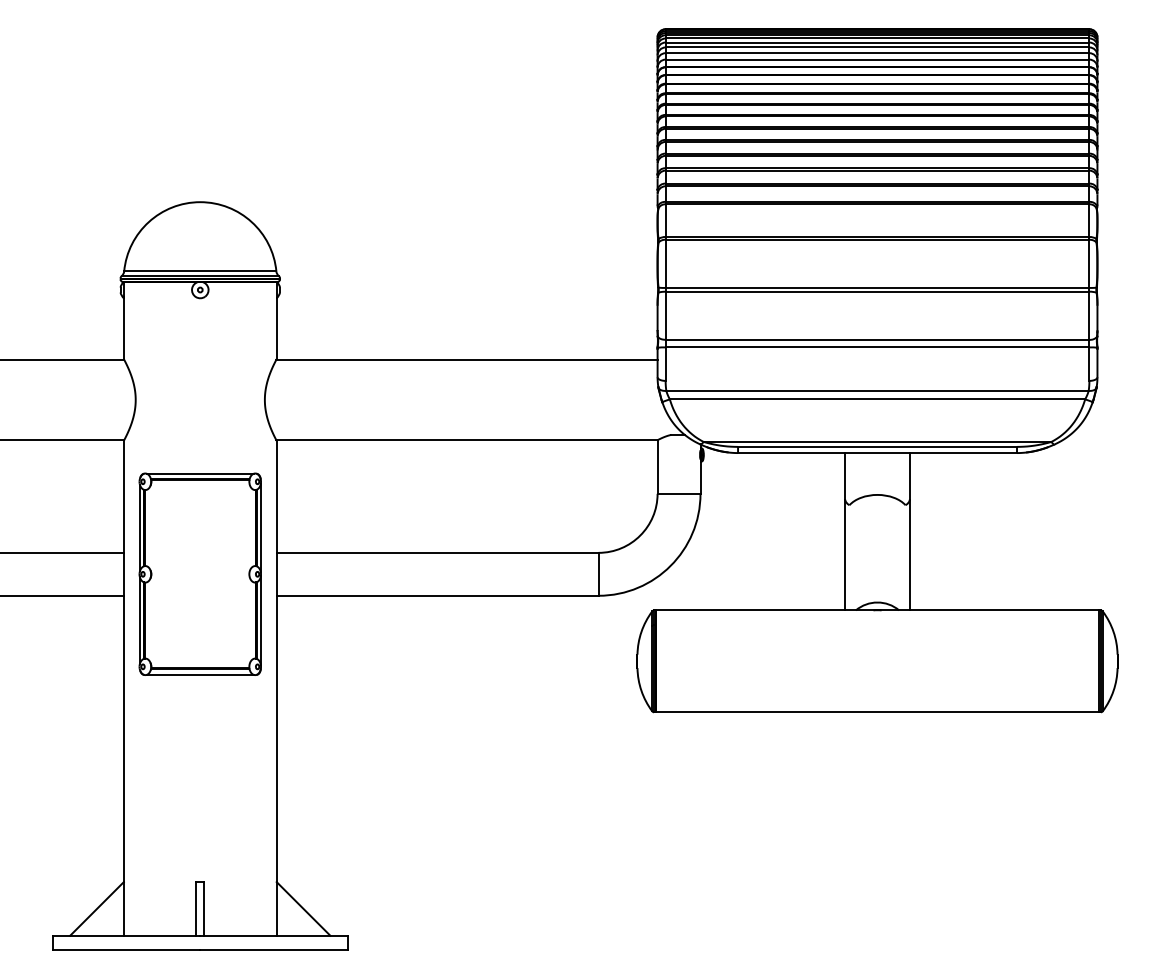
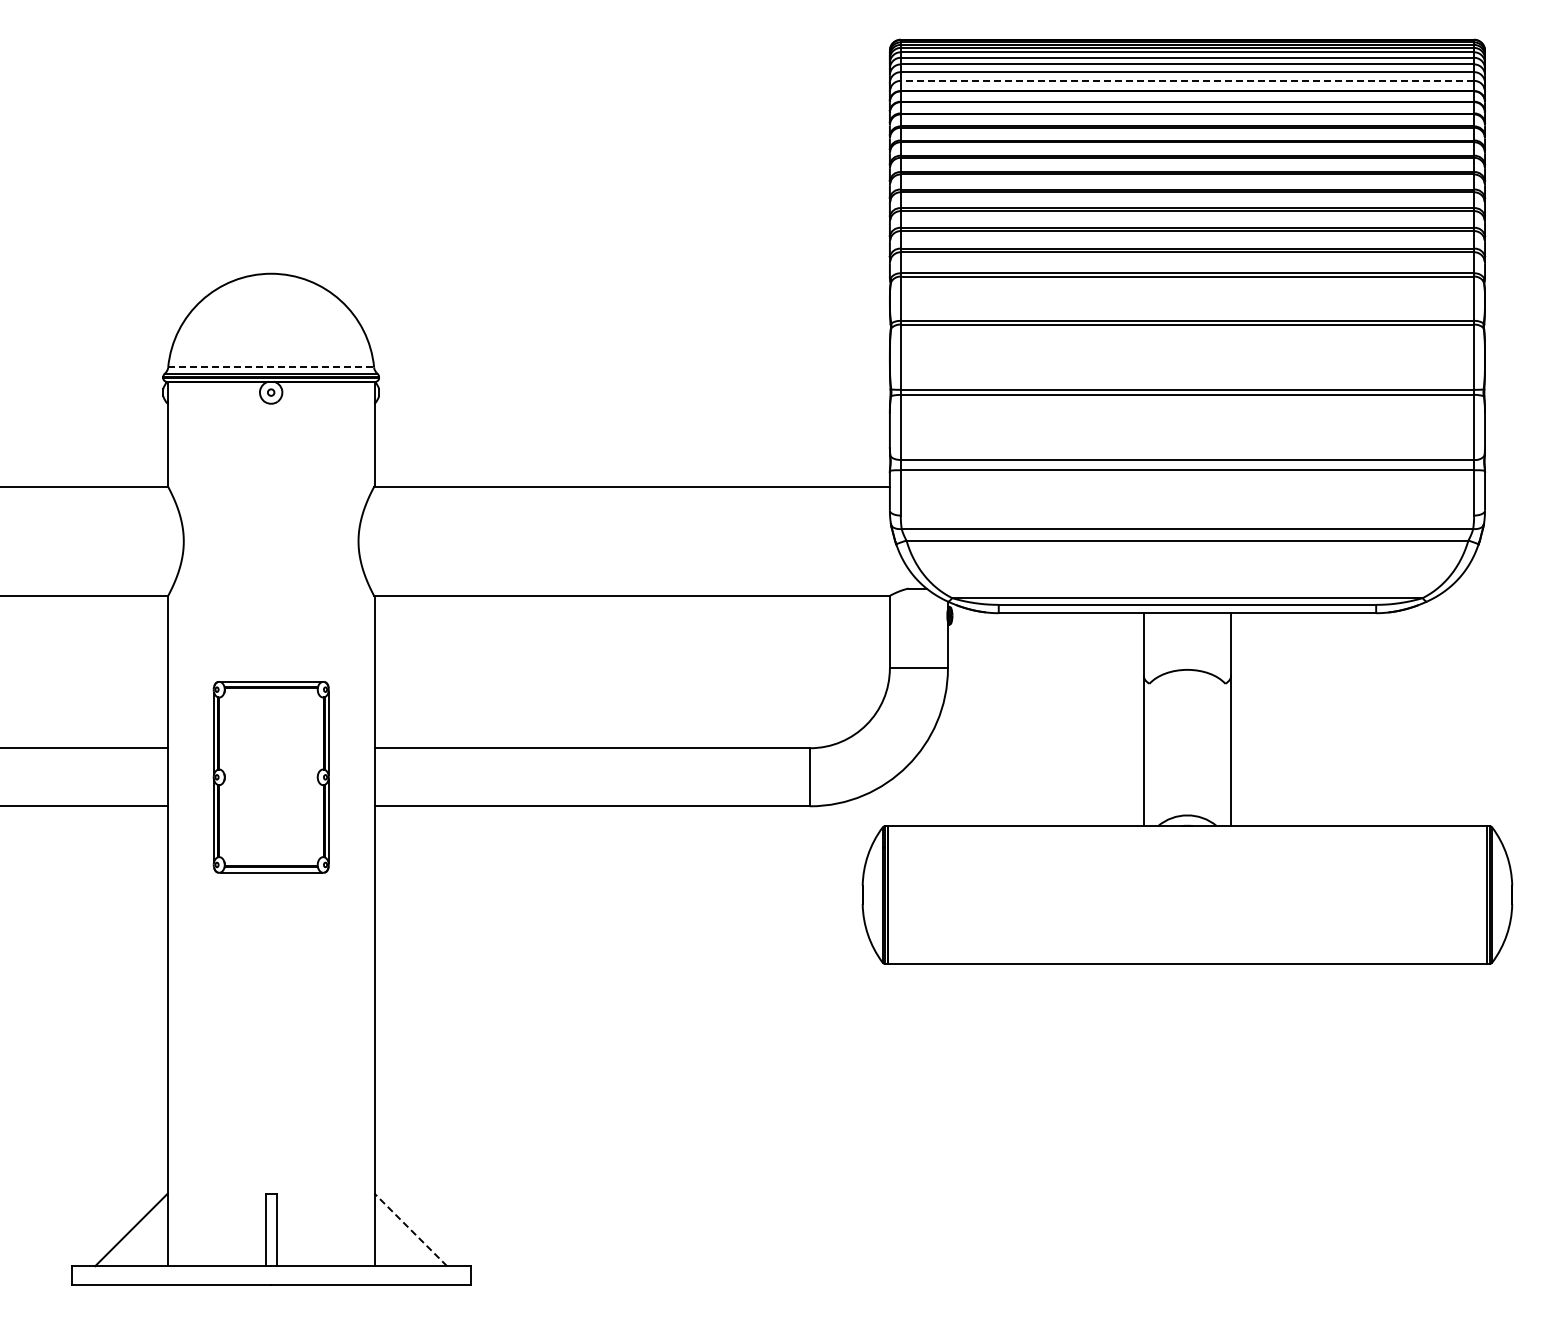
line: (877, 59) -> (1187, 80), solid -> dashed
line: (200, 271) -> (271, 367), solid -> dashed
part: (200, 574) -> (271, 777), size x0.7
line: (303, 908) -> (410, 1229), solid -> dashed

